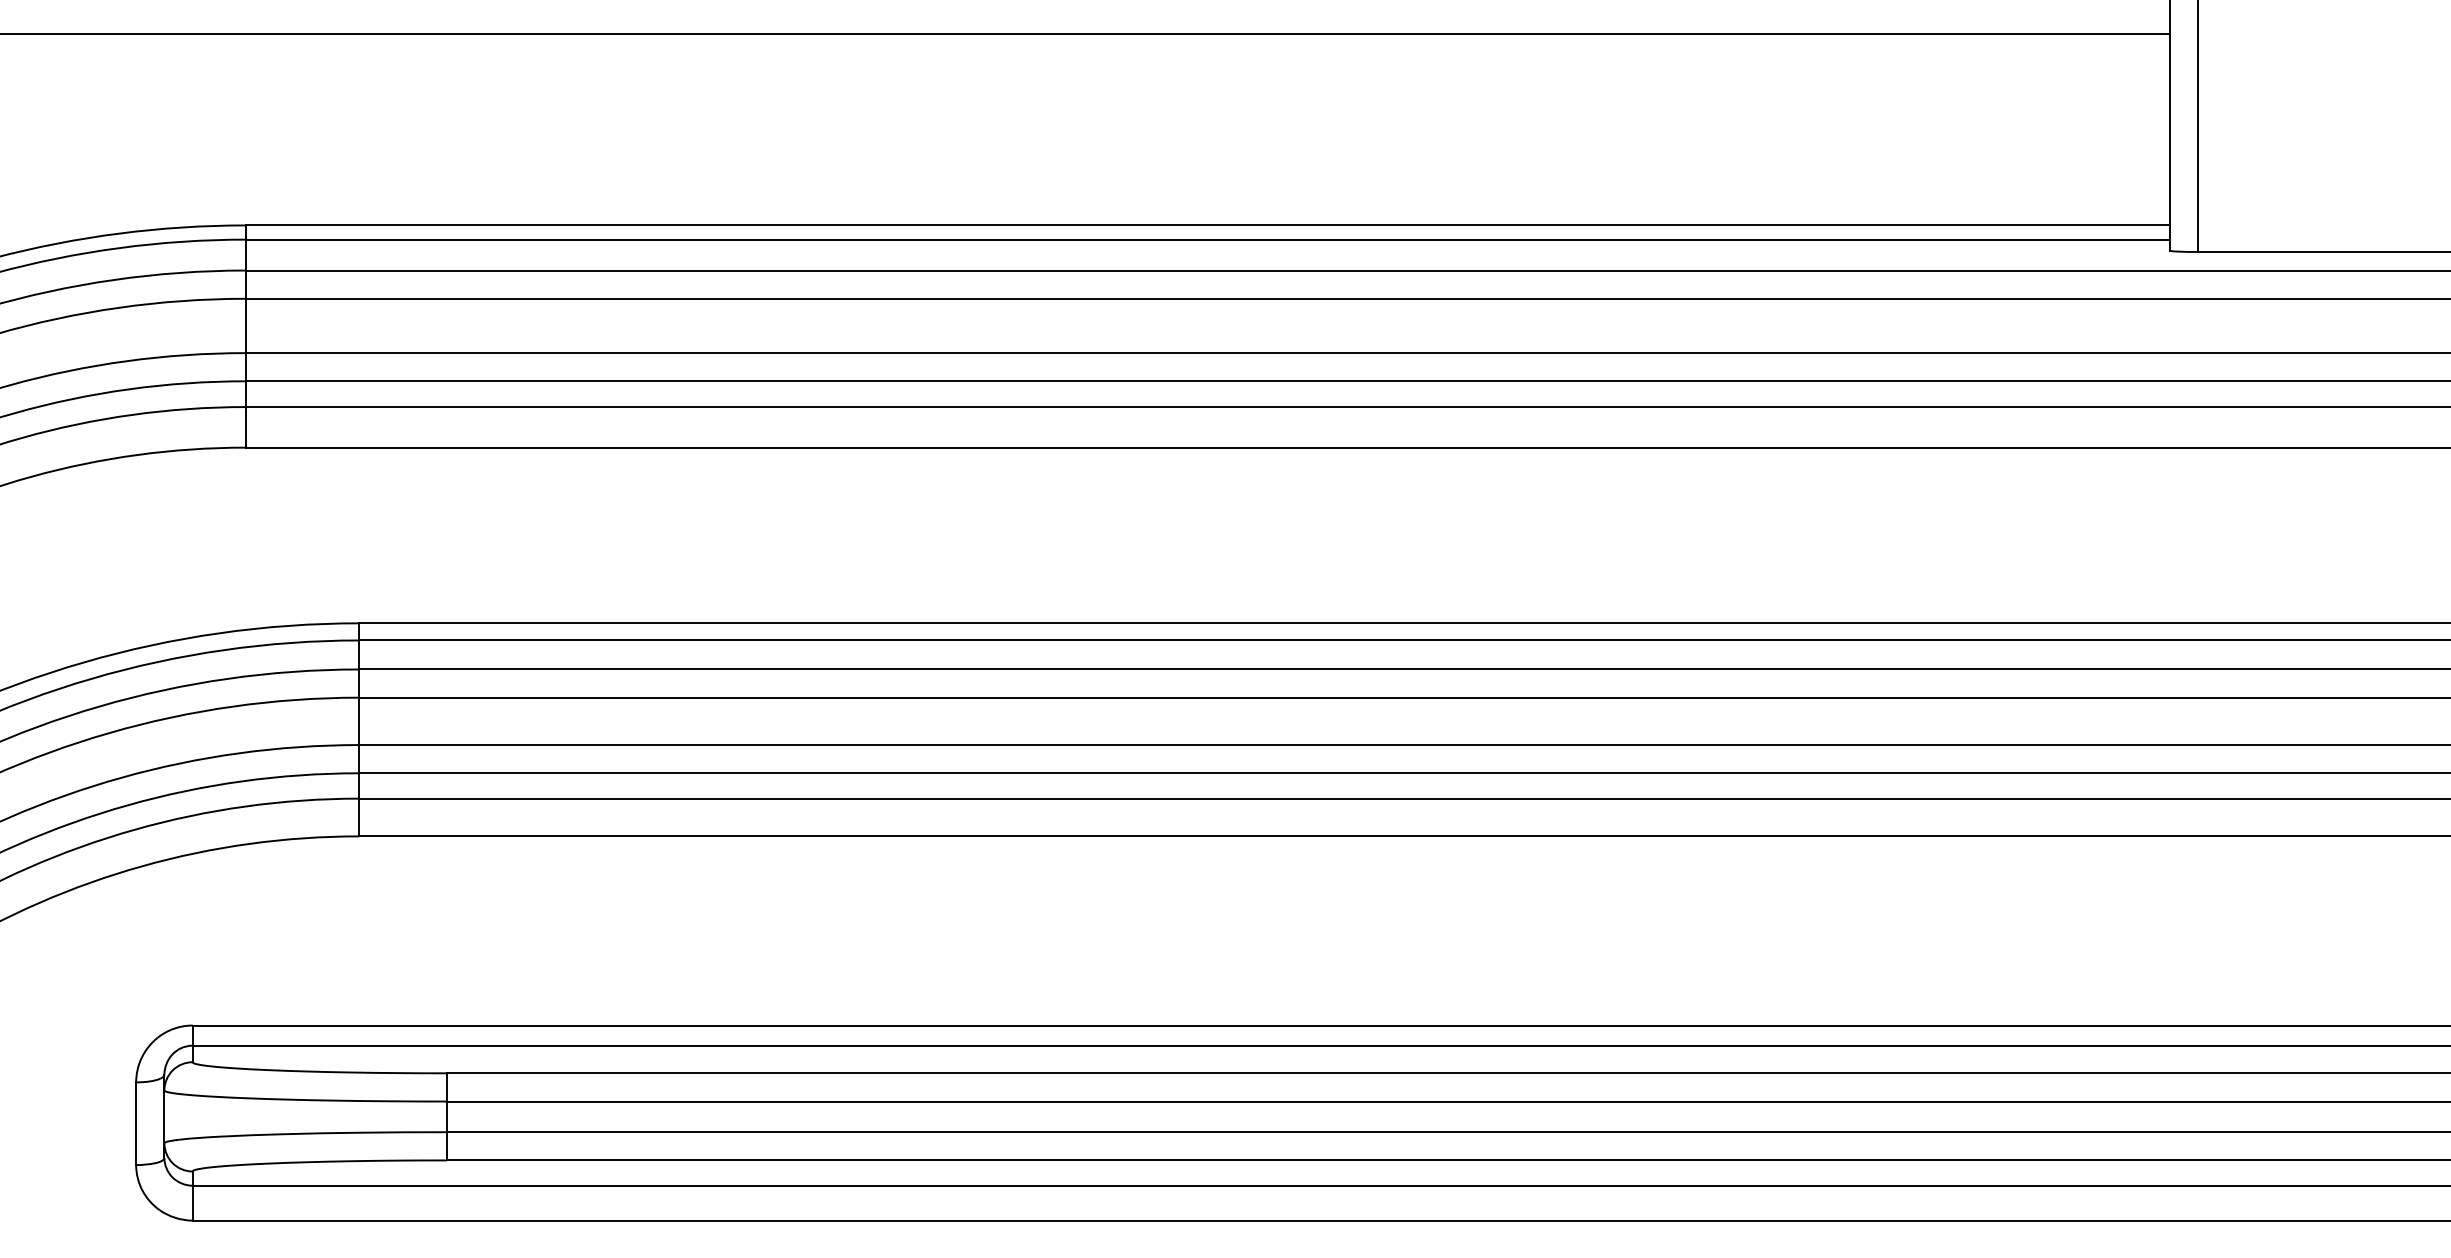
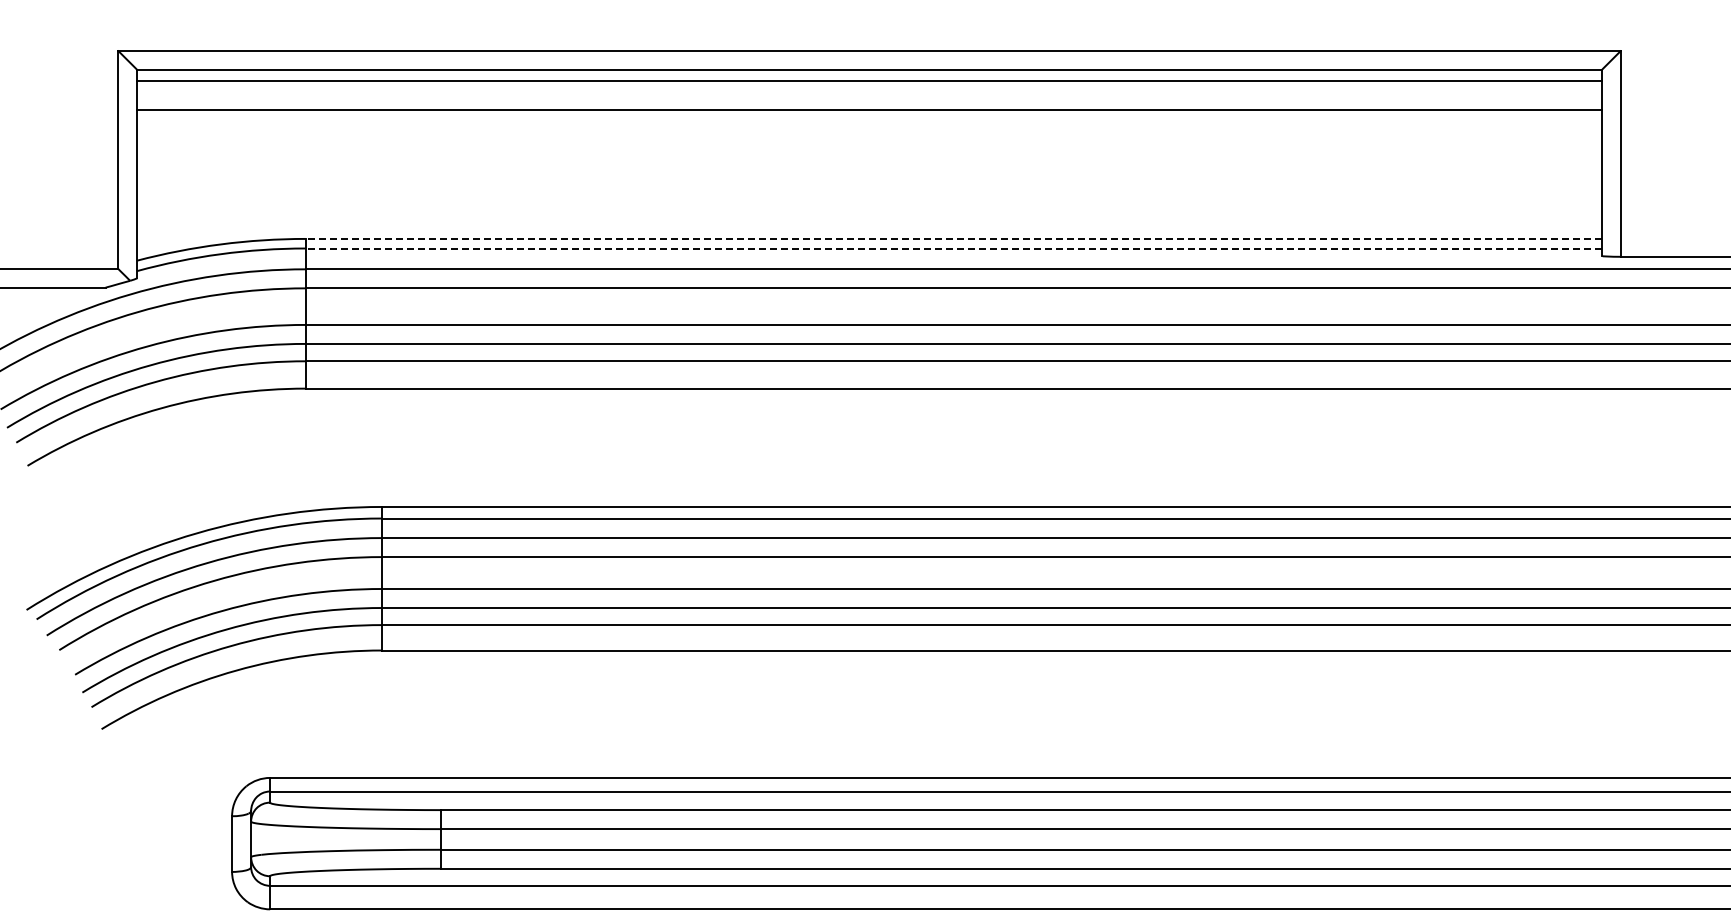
line: (1207, 224) -> (953, 238), solid -> dashed
line: (1207, 239) -> (953, 248), solid -> dashed

